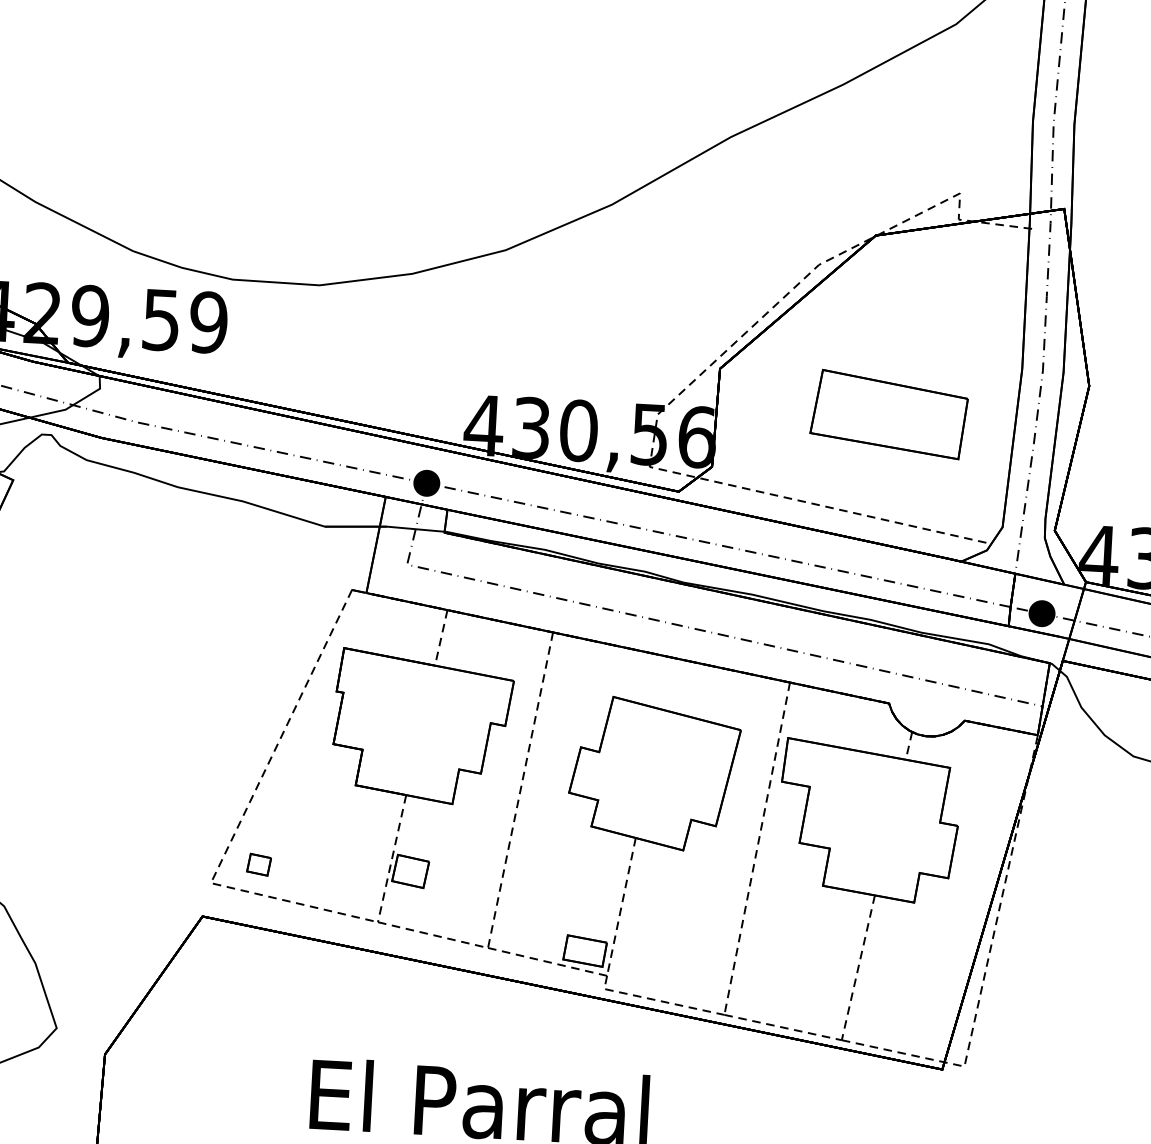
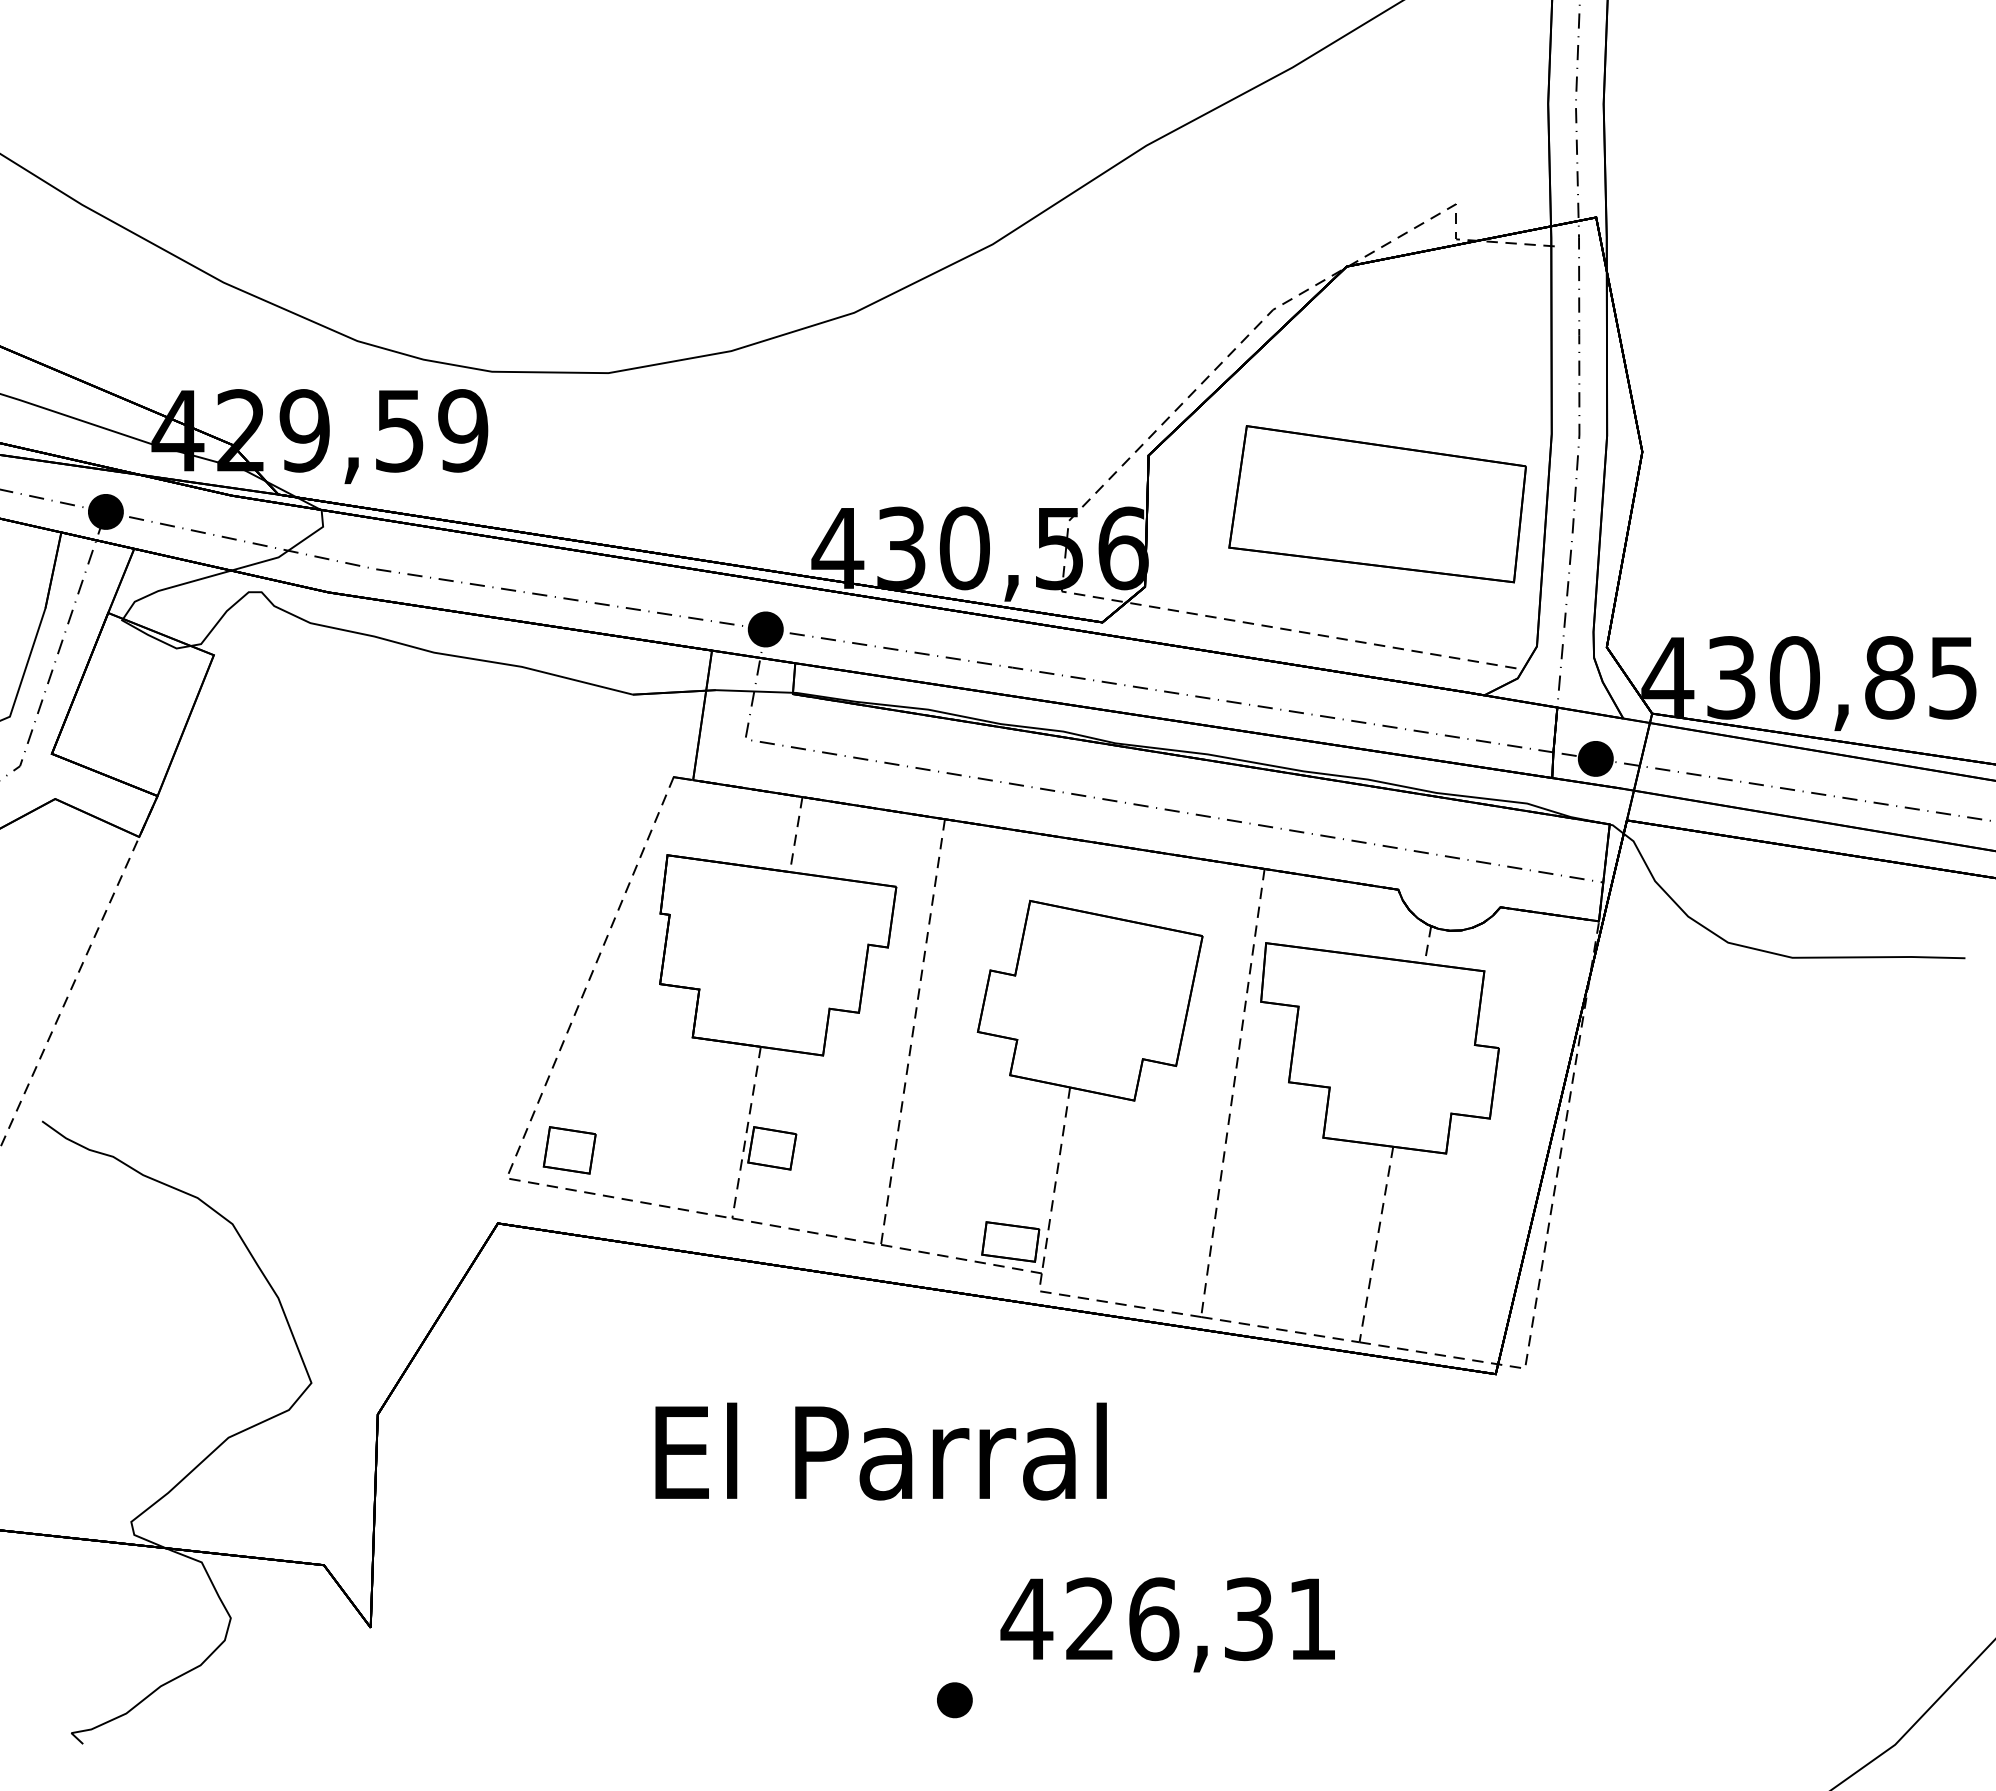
part: (889, 414) -> (1377, 504), size x1.43
part: (259, 864) -> (569, 1150), size x1.67

